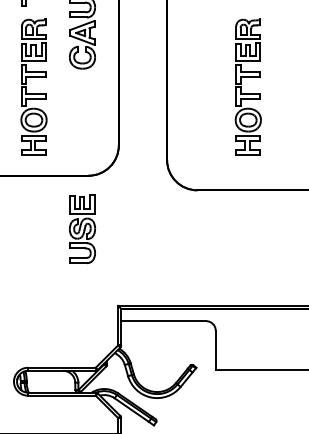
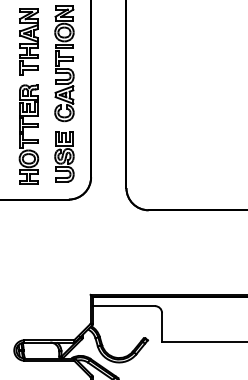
part: (247, 86) -> (185, 134), removed
part: (82, 228) -> (64, 156), moved

